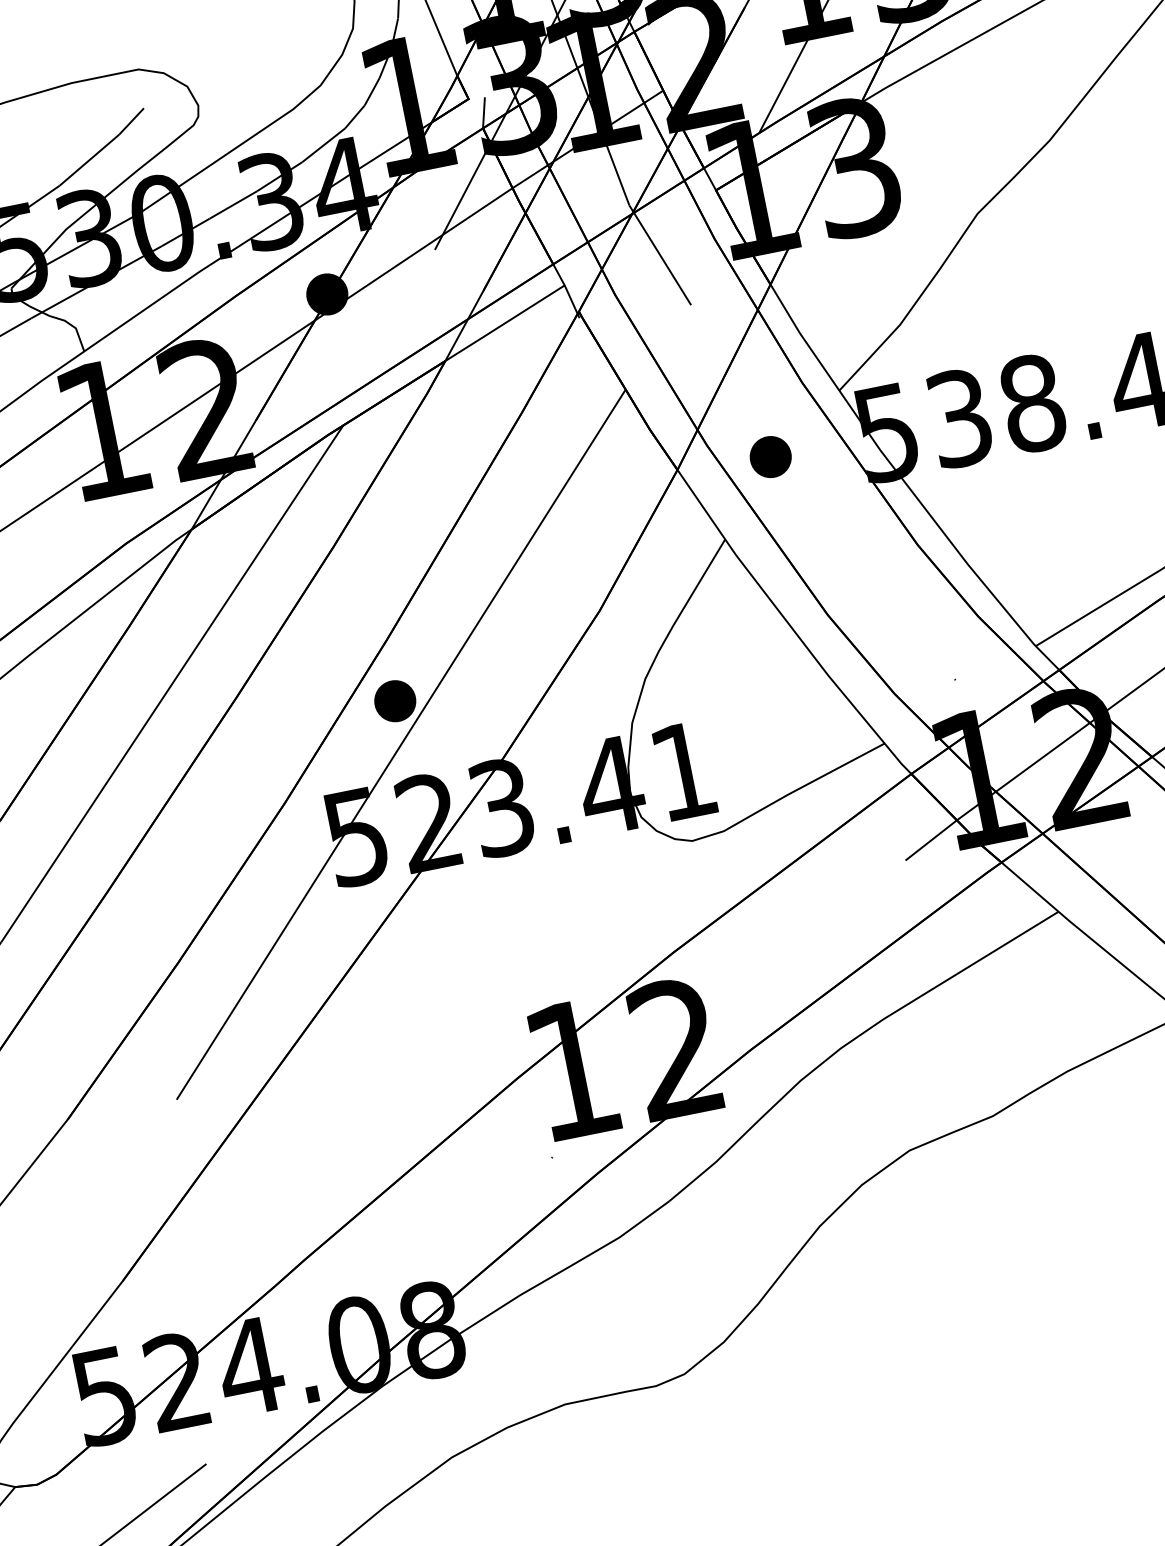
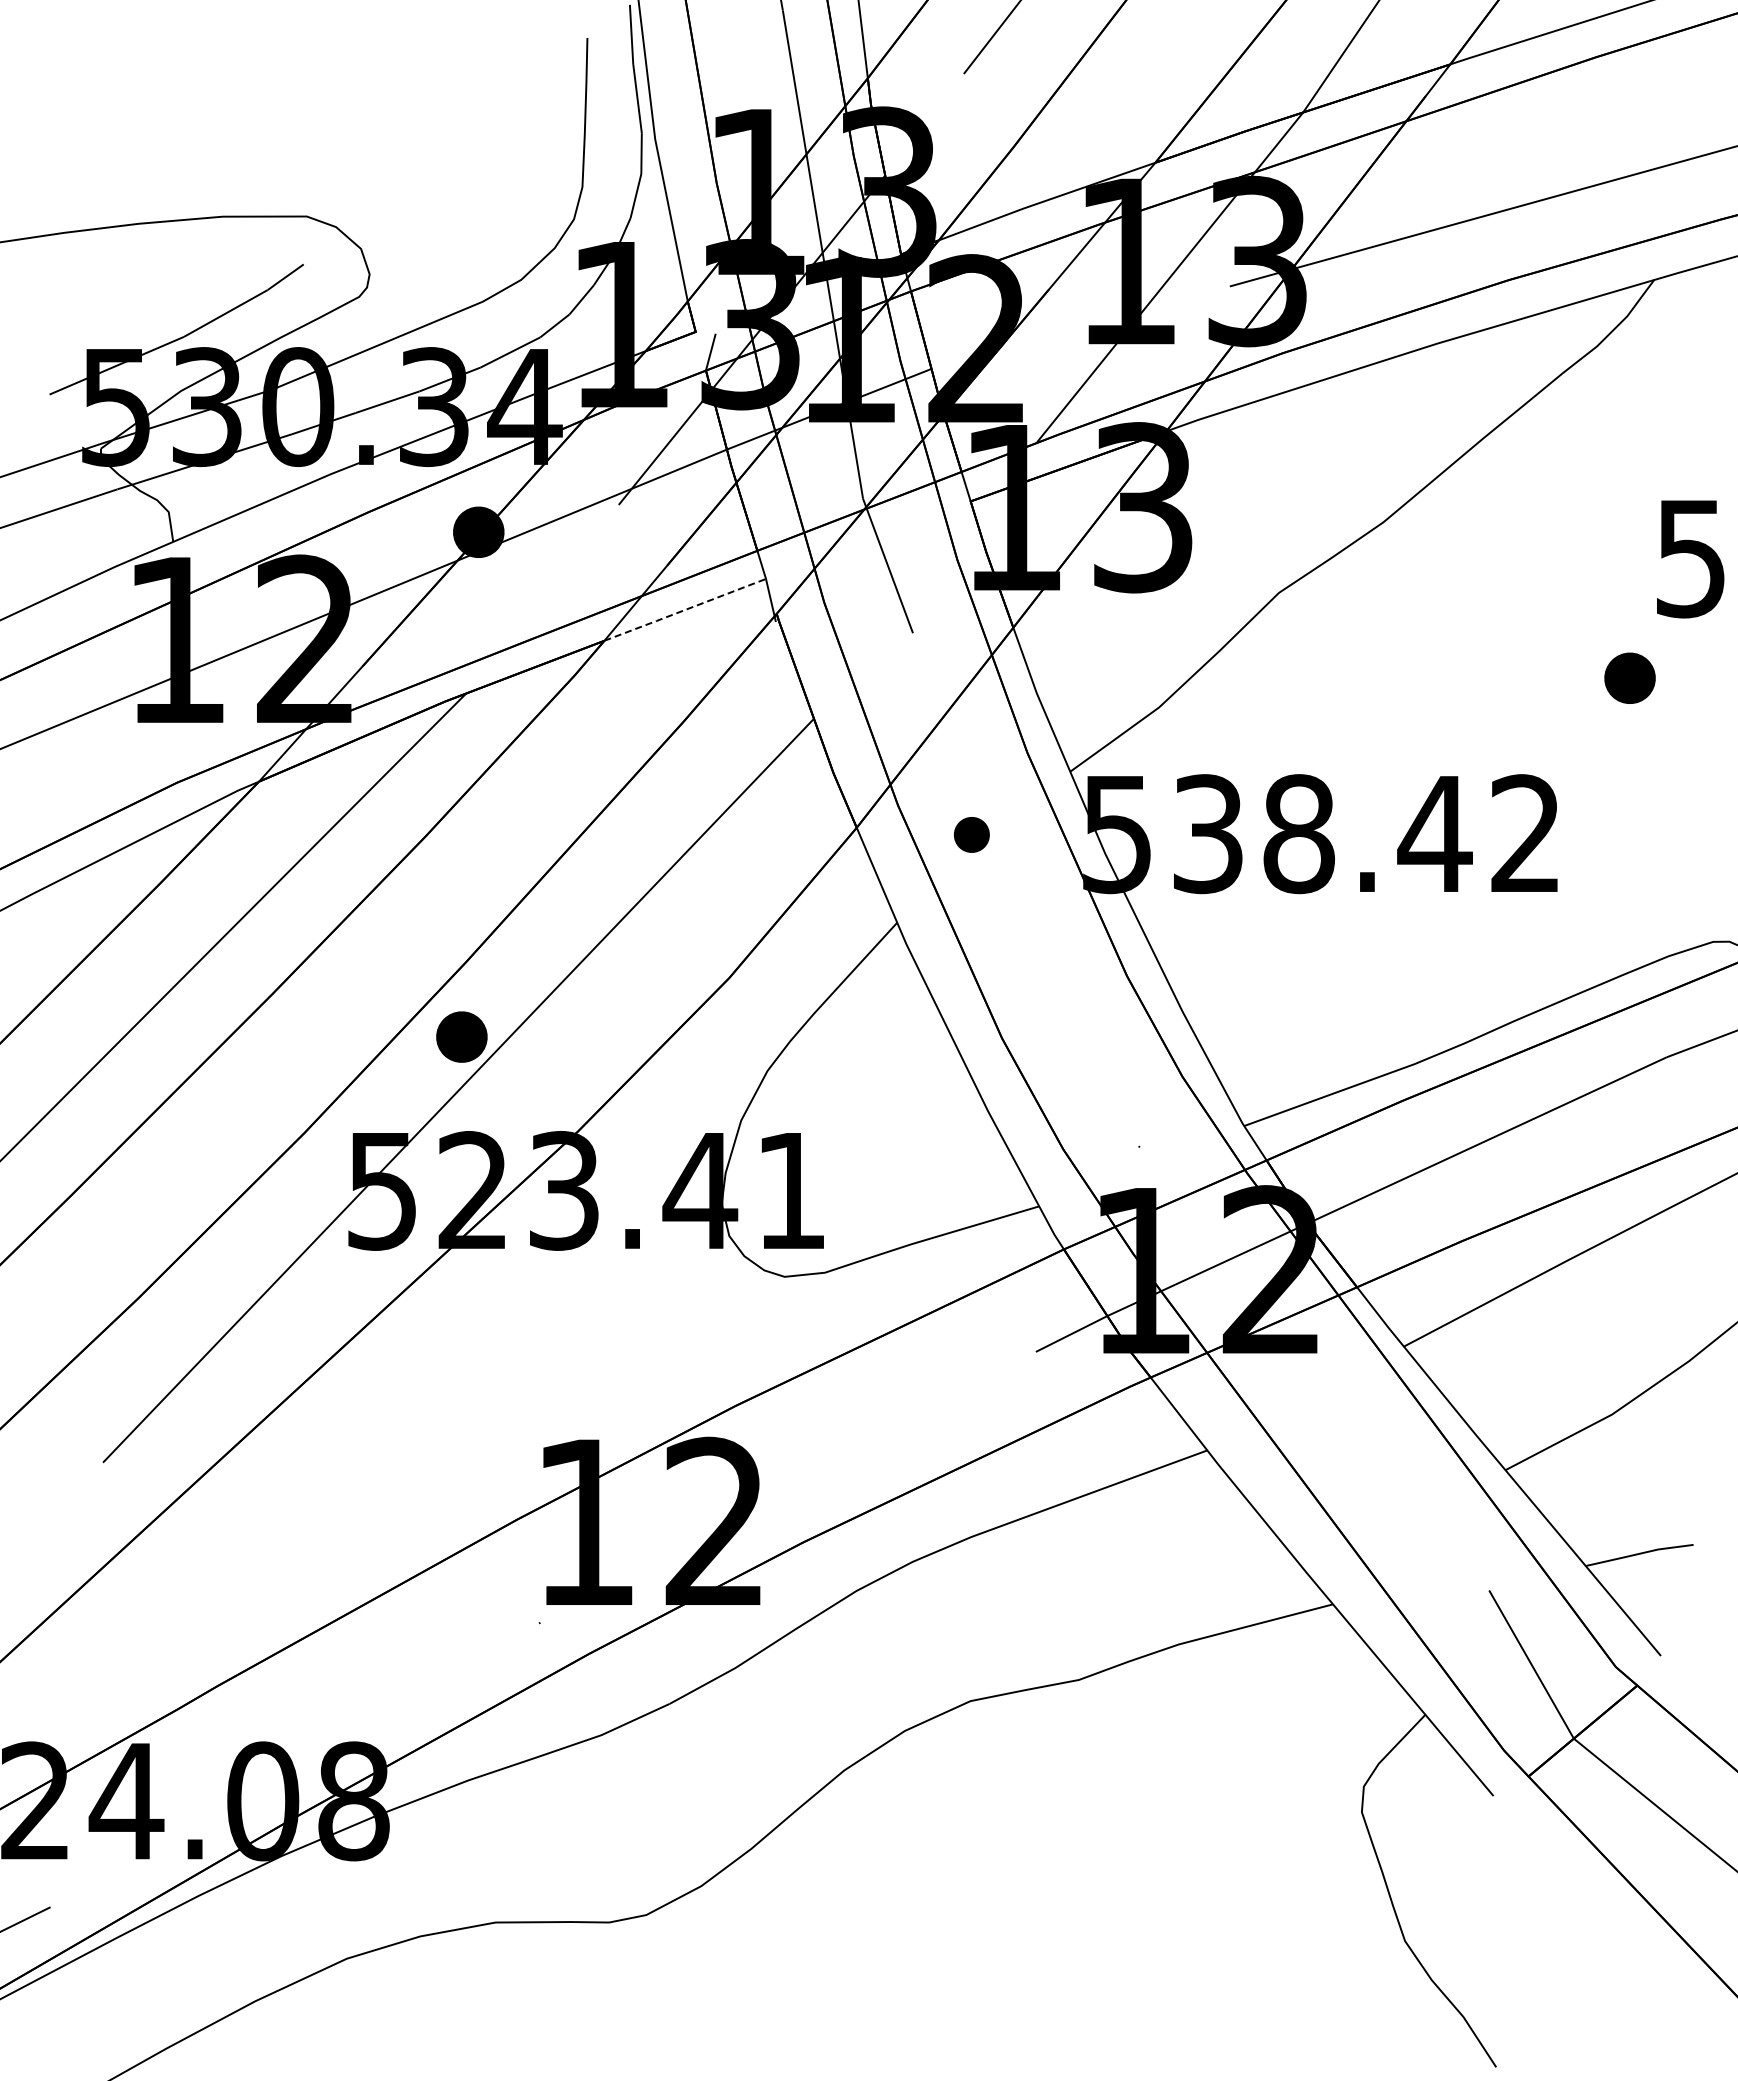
line: (505, 322) -> (685, 609), solid -> dashed
part: (770, 456) -> (971, 834), size x0.7

